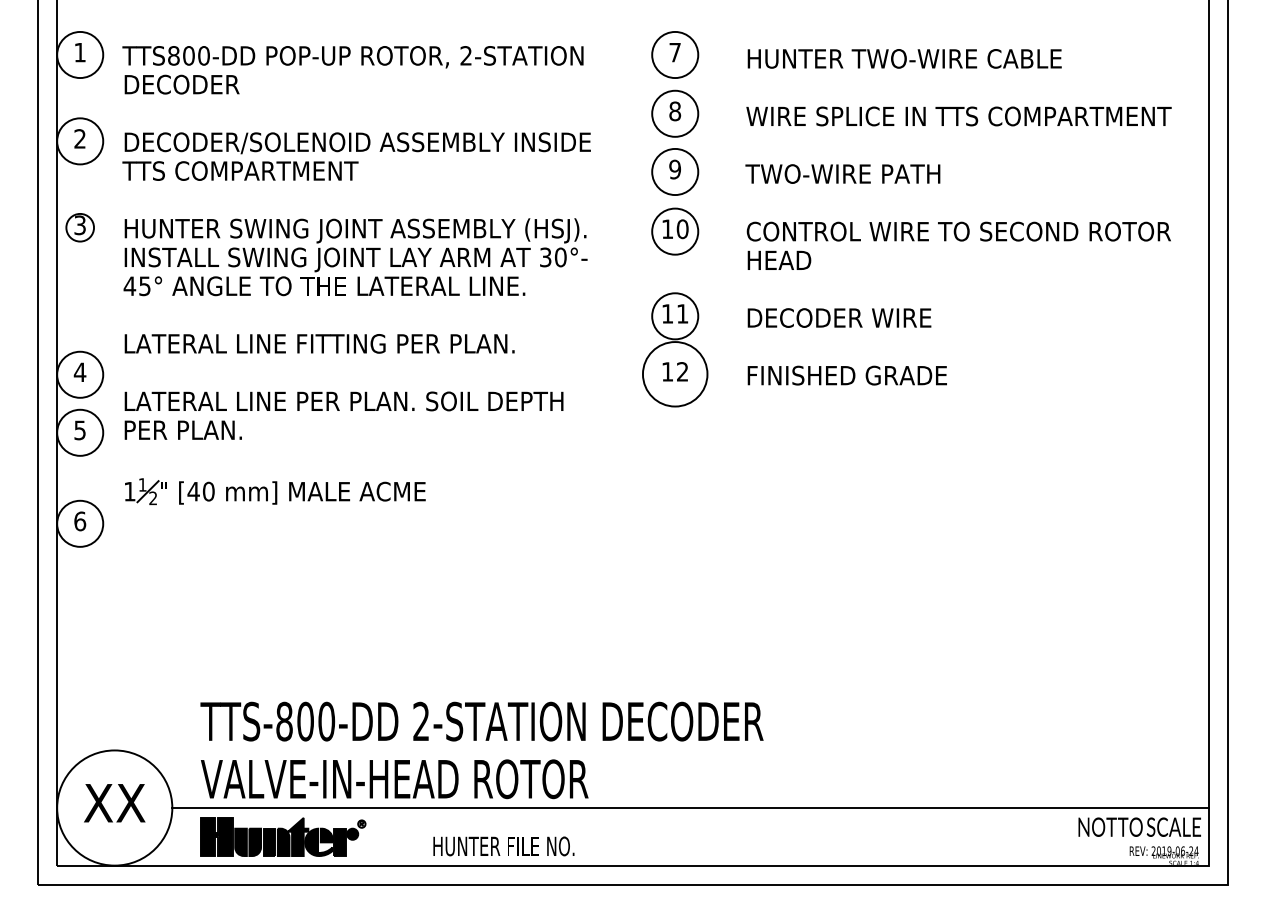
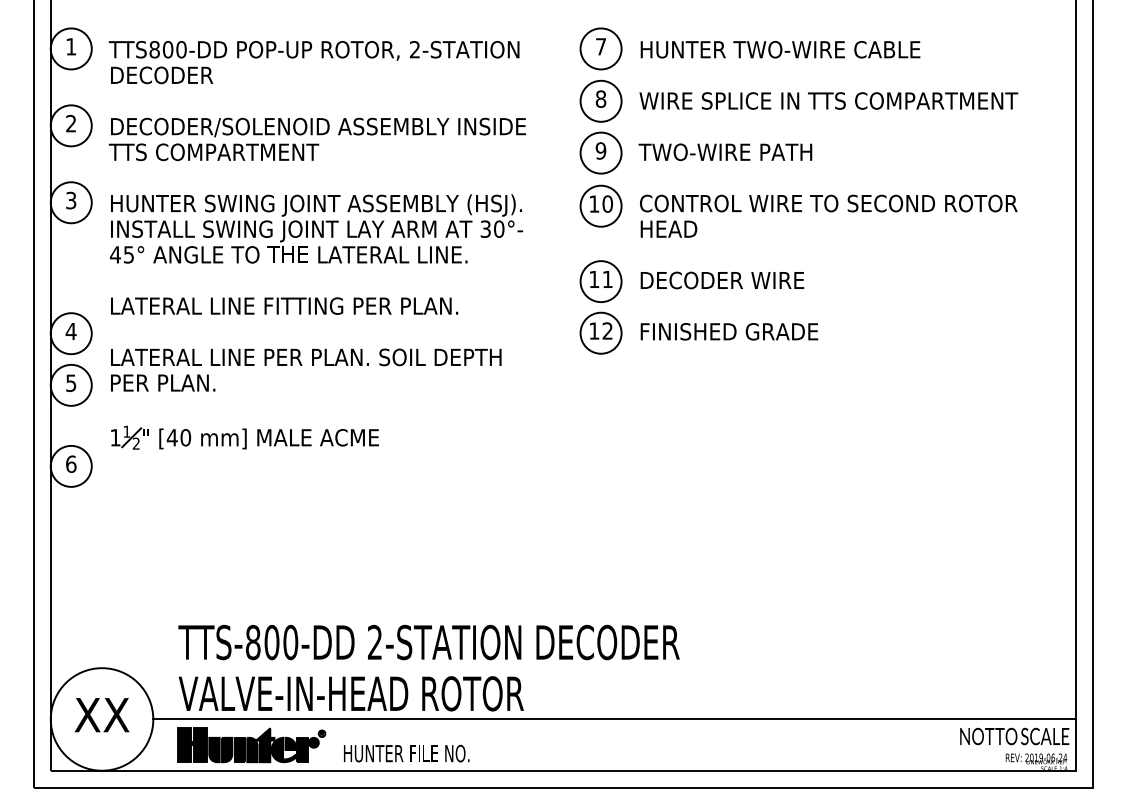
text: (958, 217) -> (828, 190), moved
circle: (80, 227) -> (71, 202), size x1.67
circle: (675, 374) -> (601, 333), size x0.71
text: (503, 846) -> (406, 753), moved

